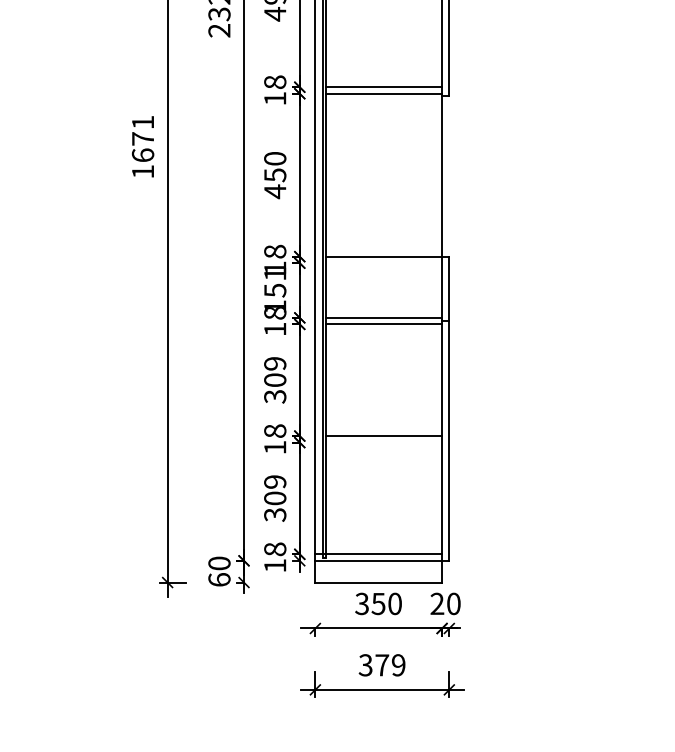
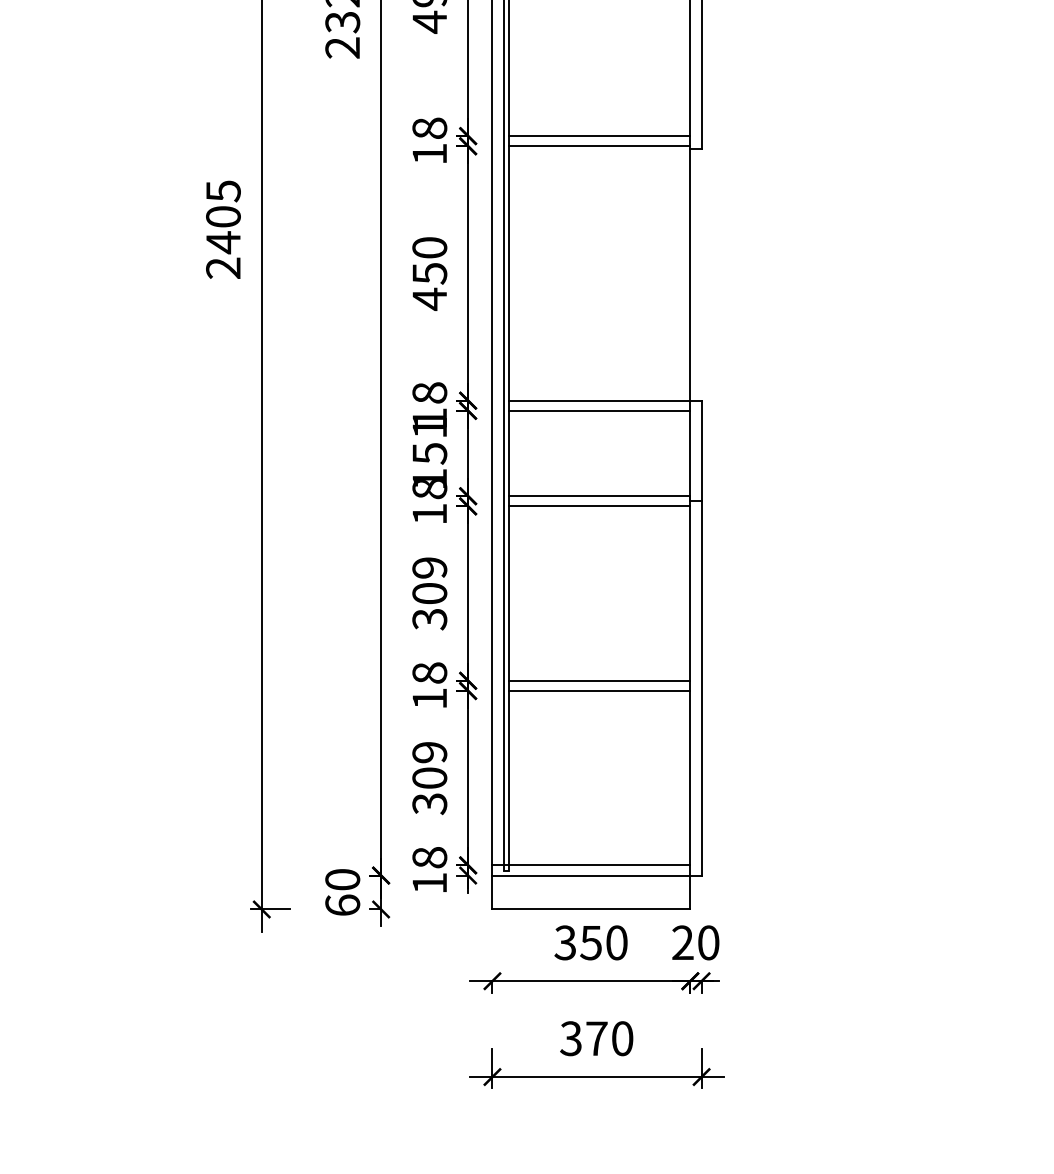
text: (142, 146) -> (222, 228), 1671 -> 2405
line: (383, 263) -> (598, 411), added
line: (383, 442) -> (598, 690), added
text: (398, 665) -> (622, 1038), 379 -> 370

